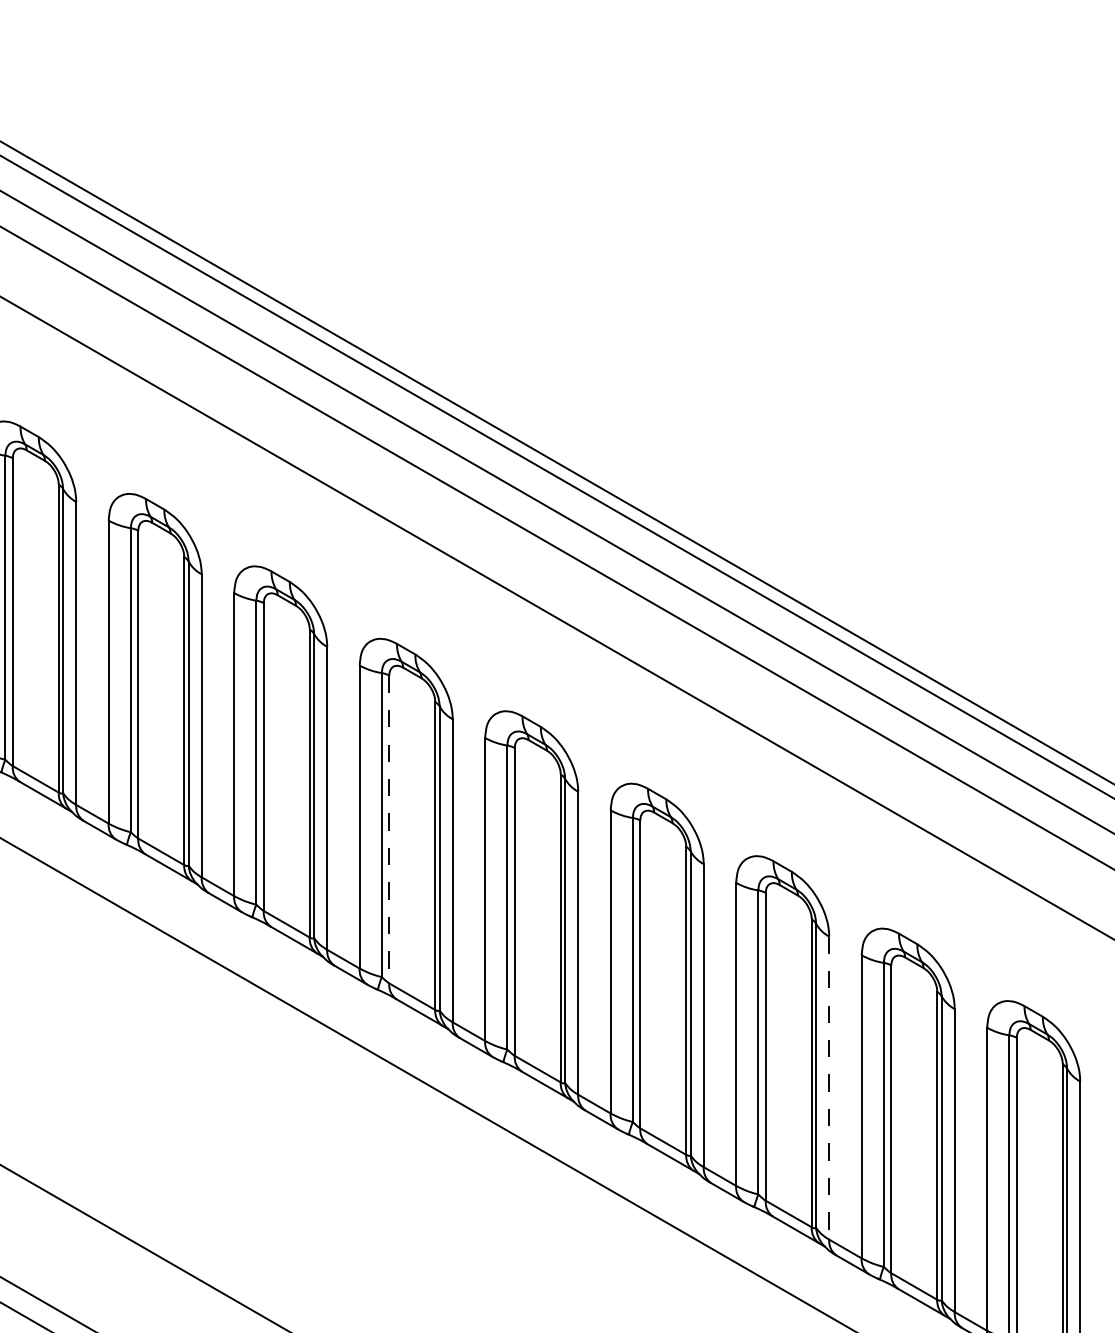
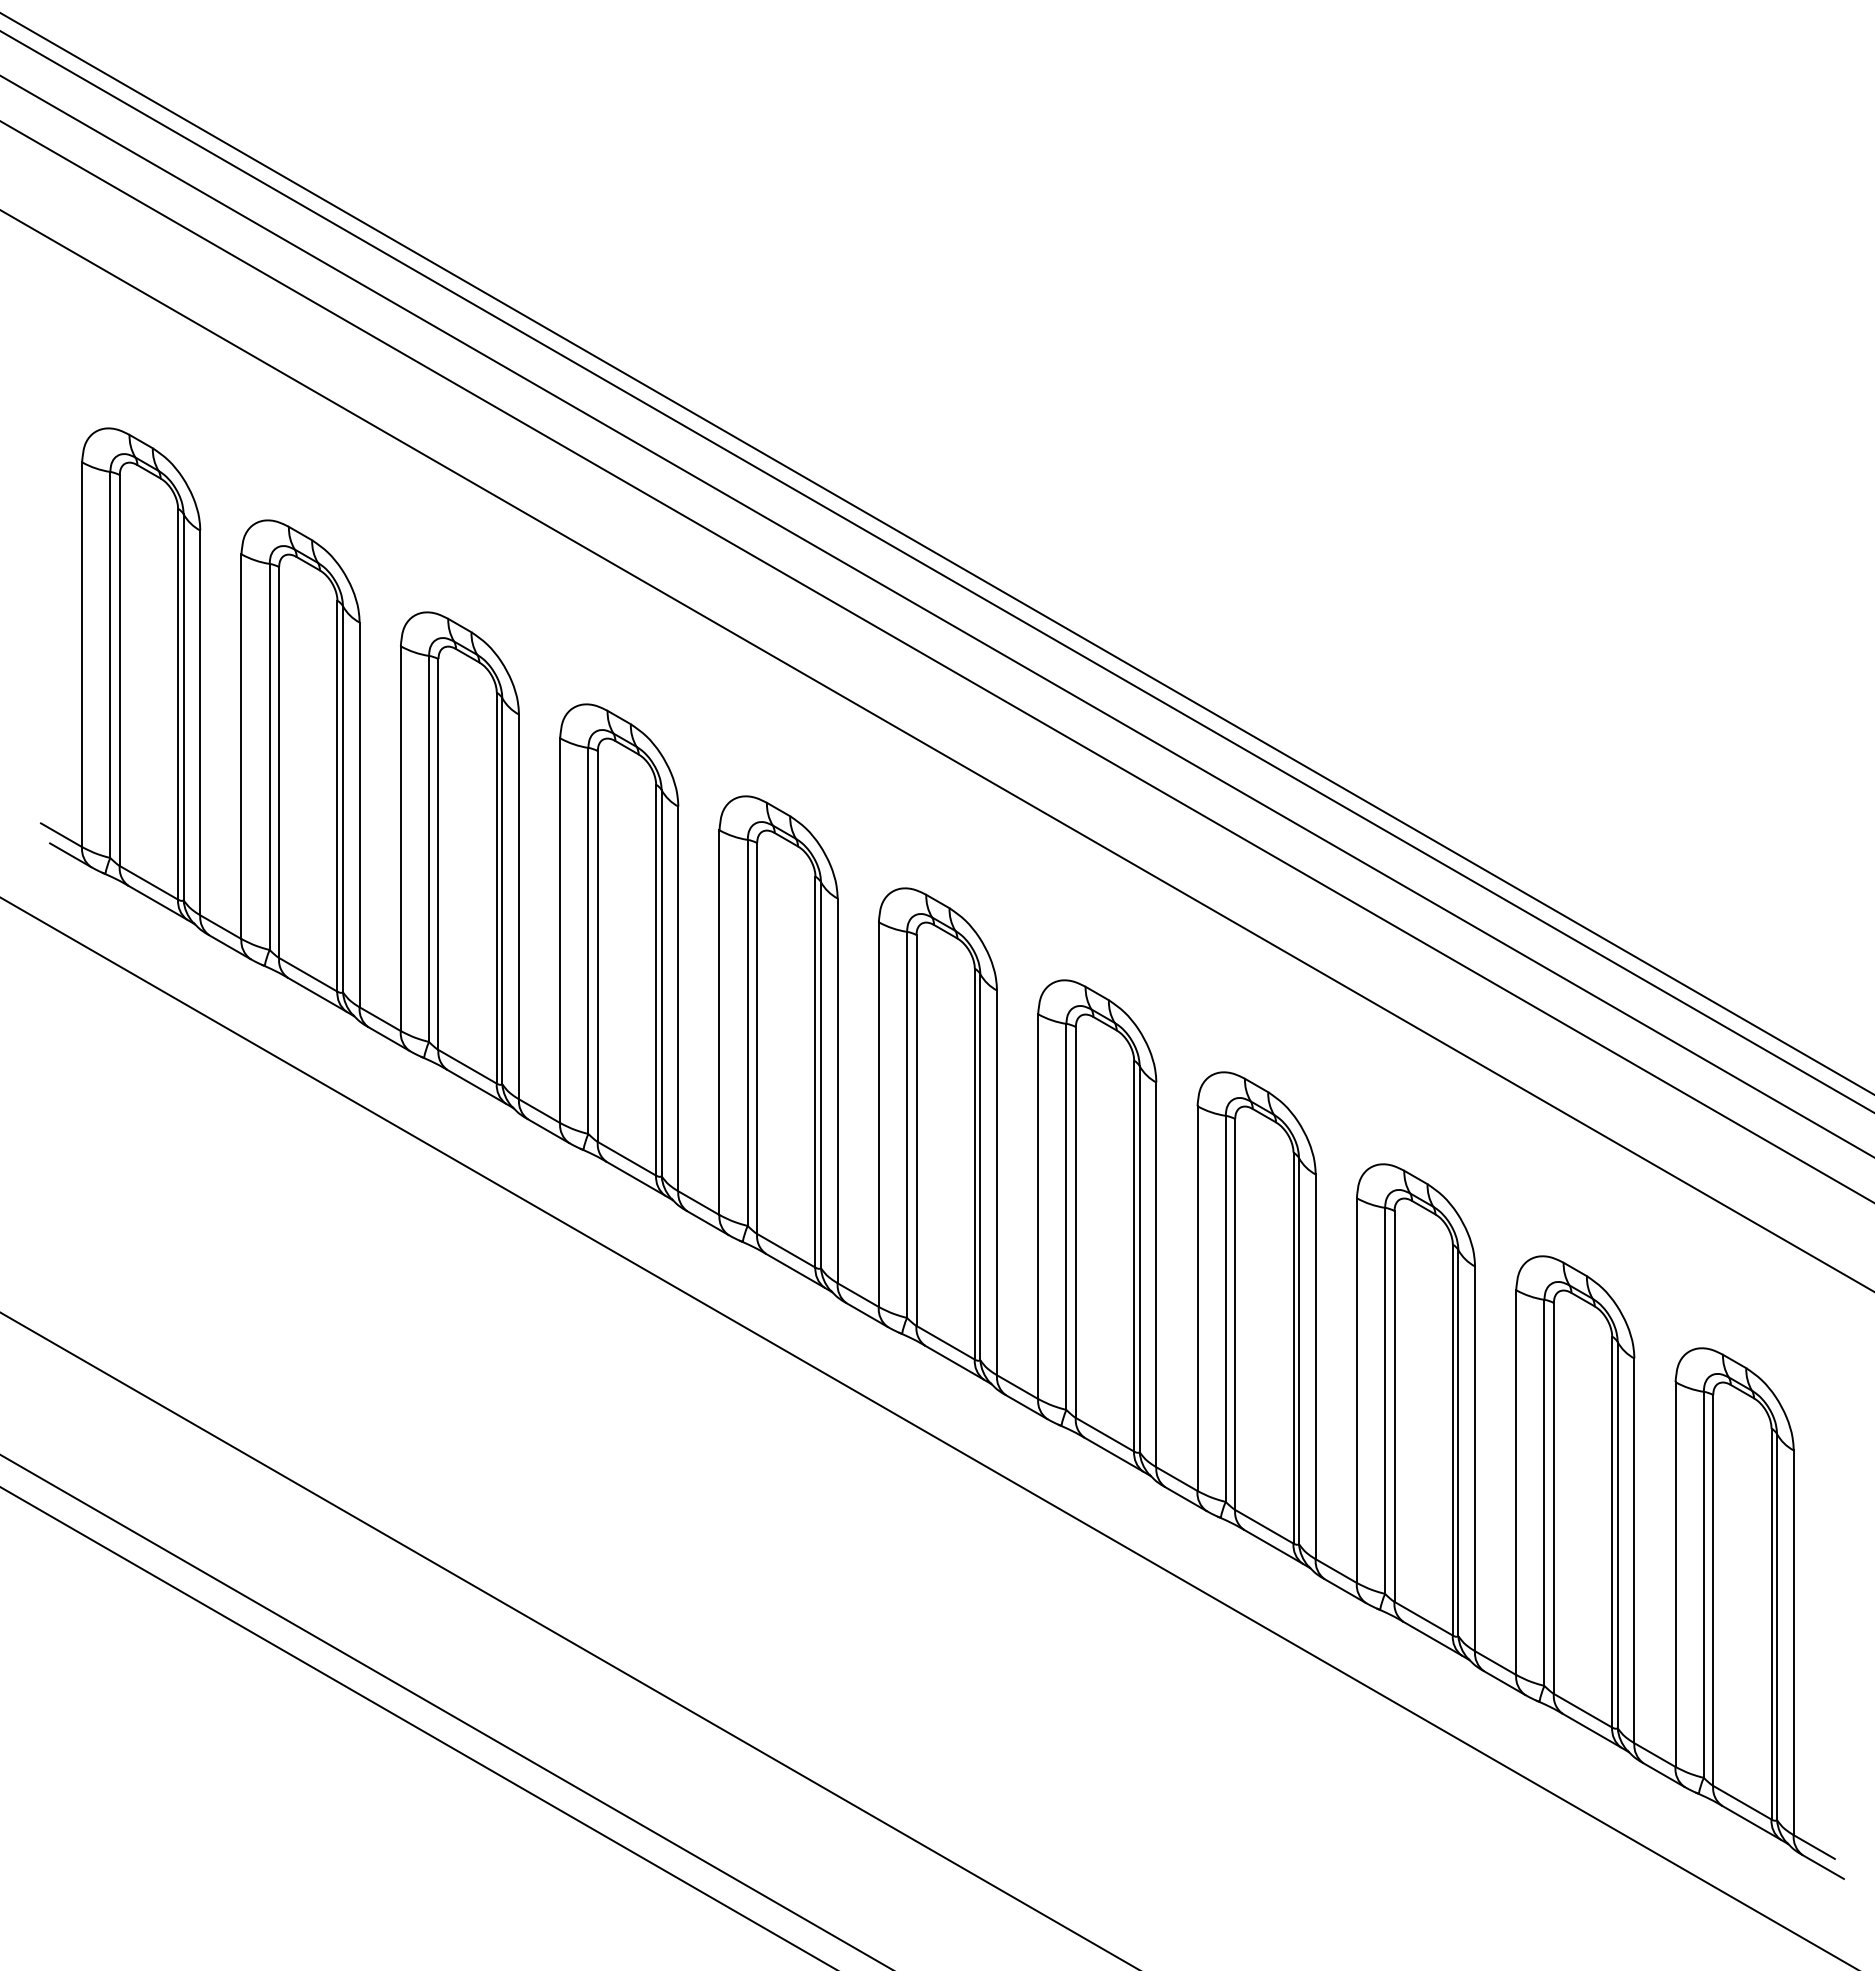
line: (389, 830) -> (916, 1131), dashed -> solid
line: (829, 1088) -> (1475, 1459), dashed -> solid

